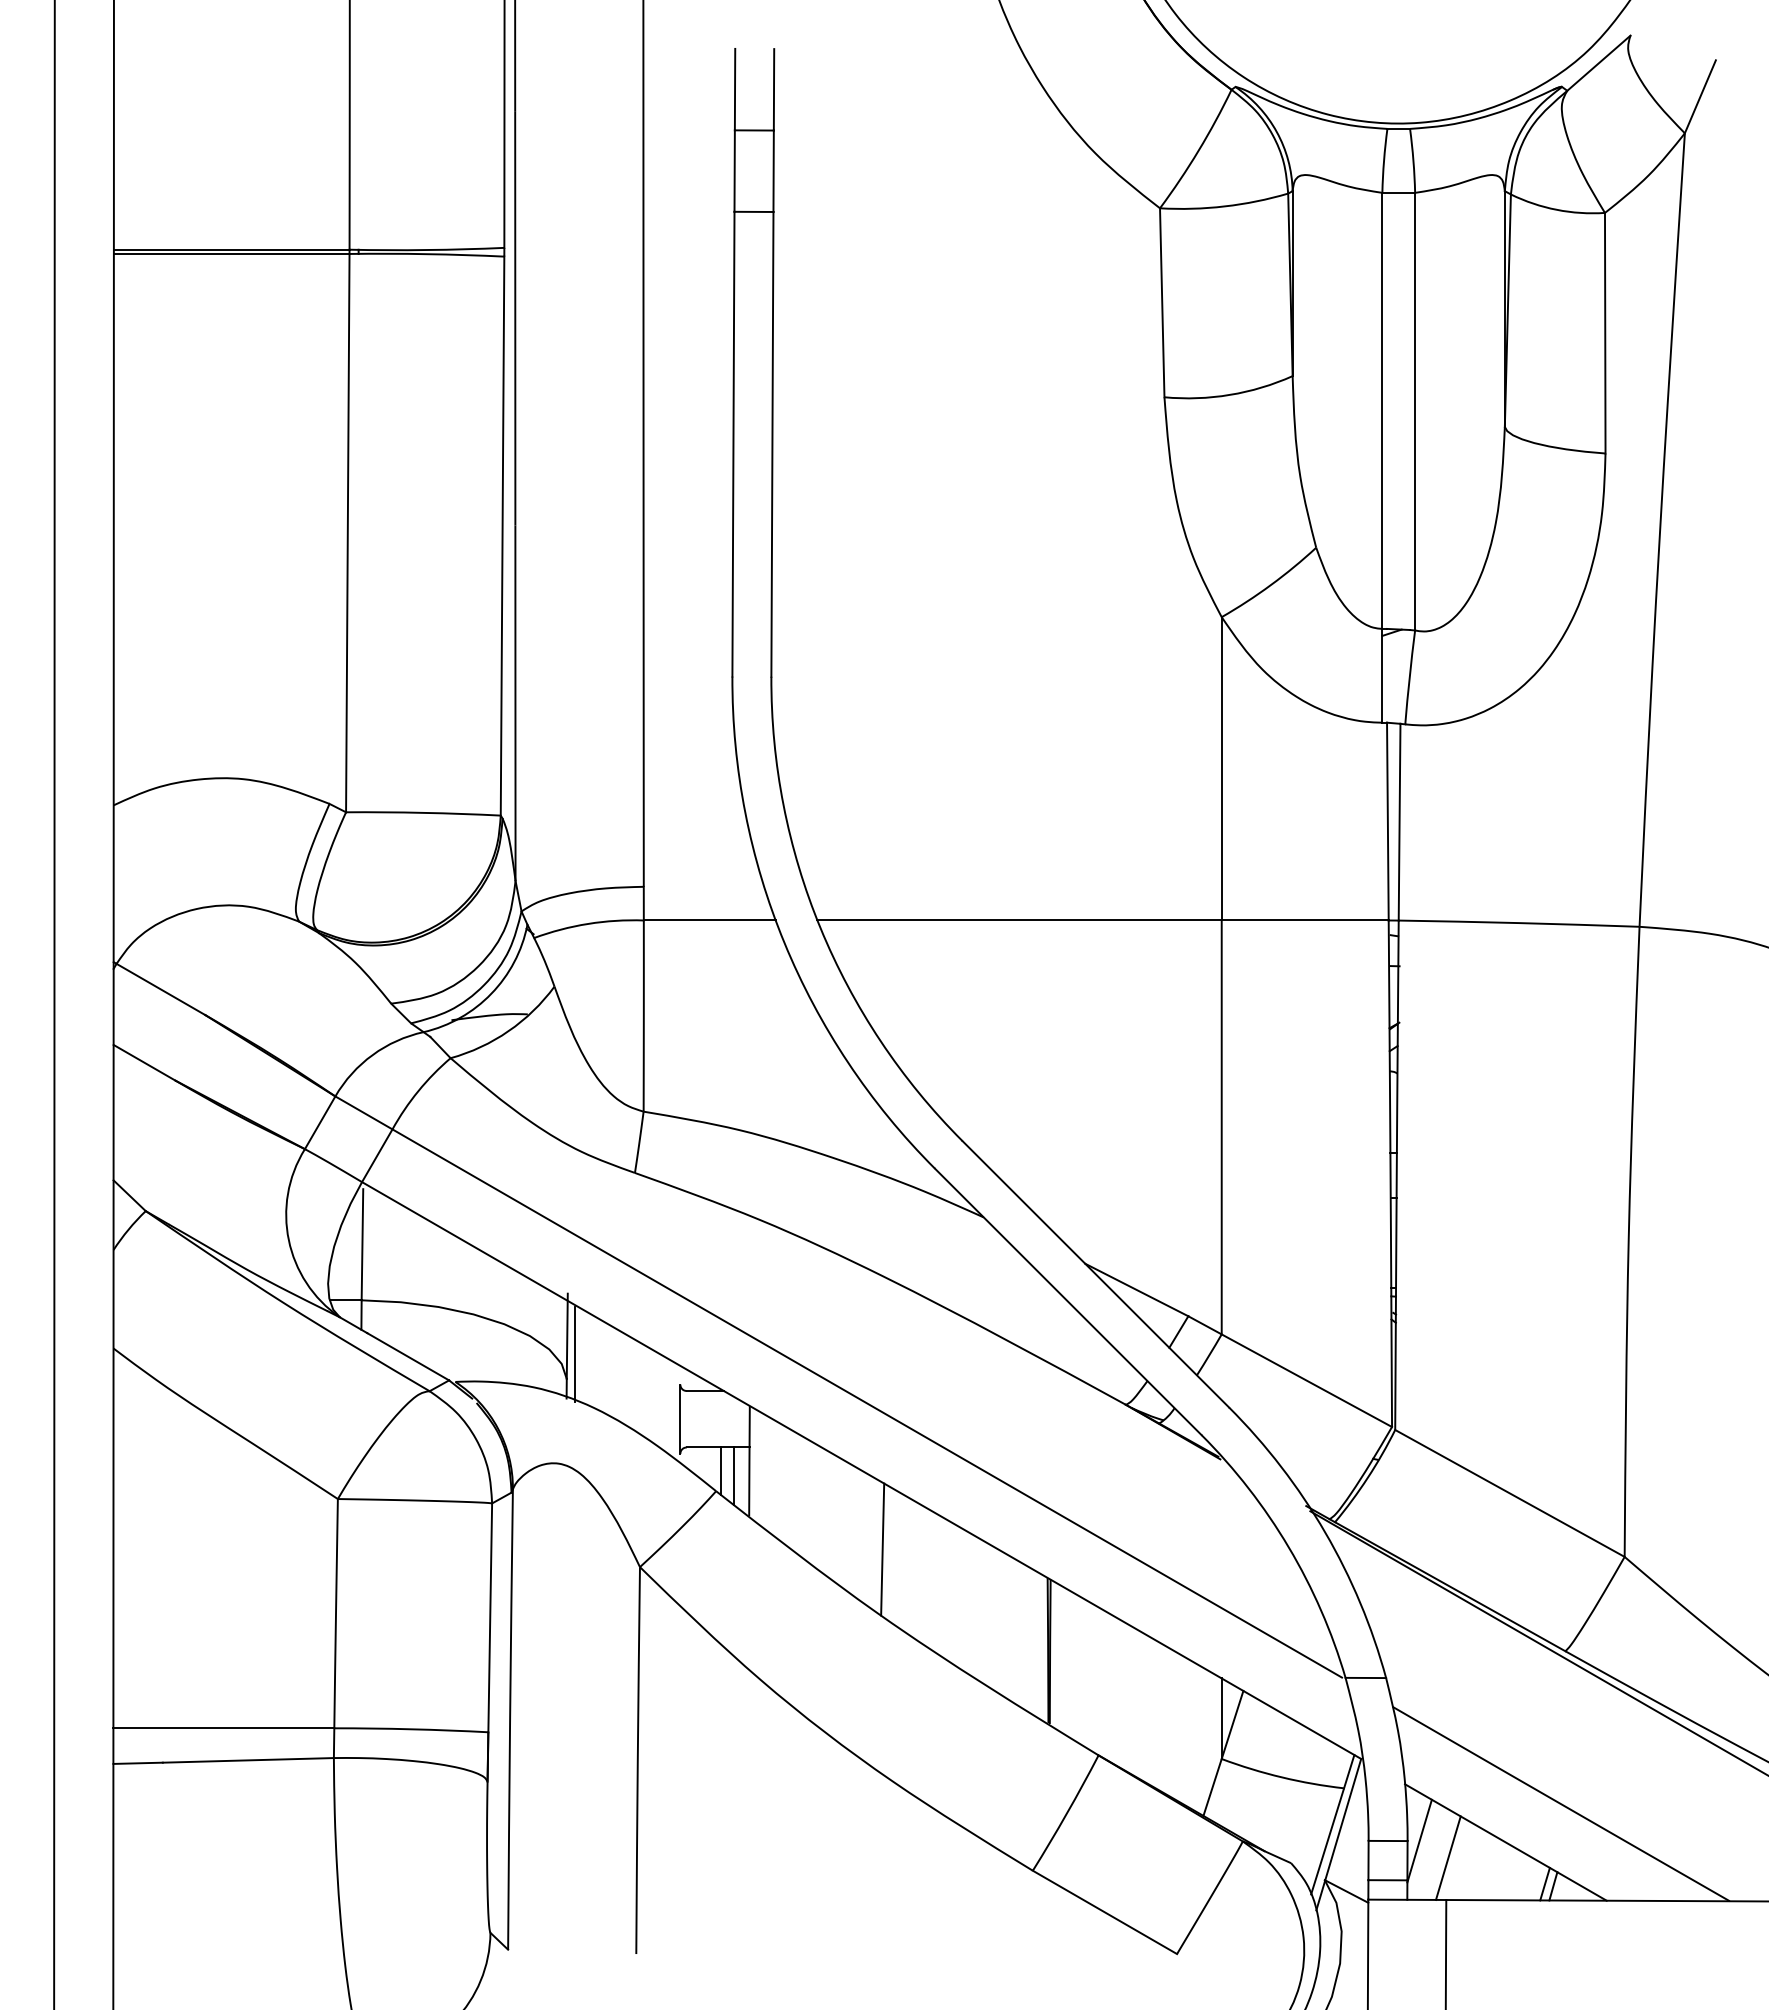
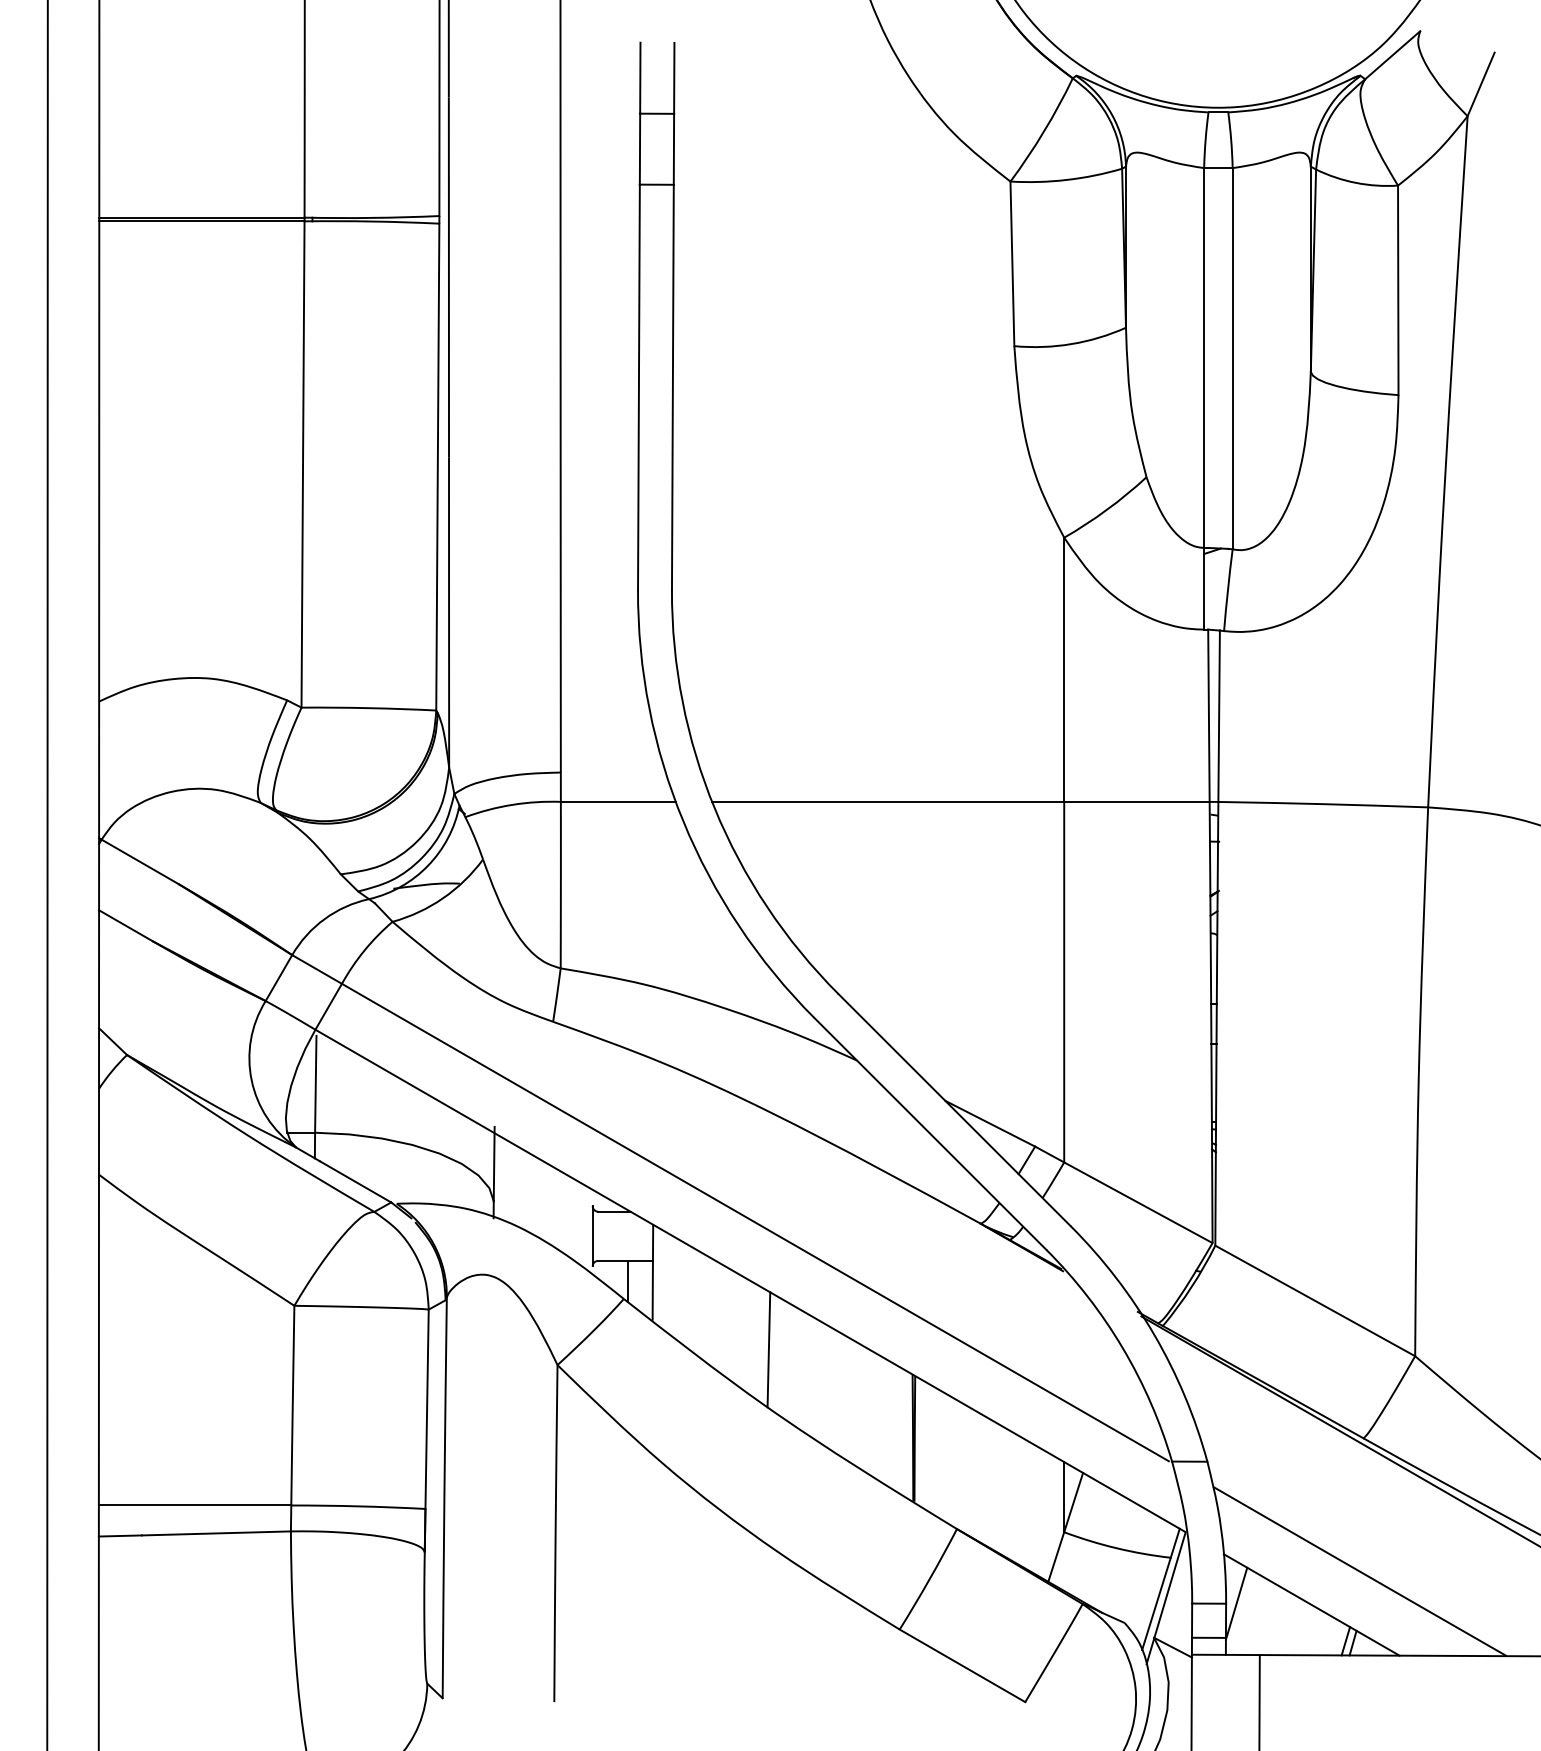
line: (575, 1353) -> (501, 1179), removed
line: (734, 1475) -> (639, 1285), removed
line: (1447, 1857) -> (1260, 1618), removed

